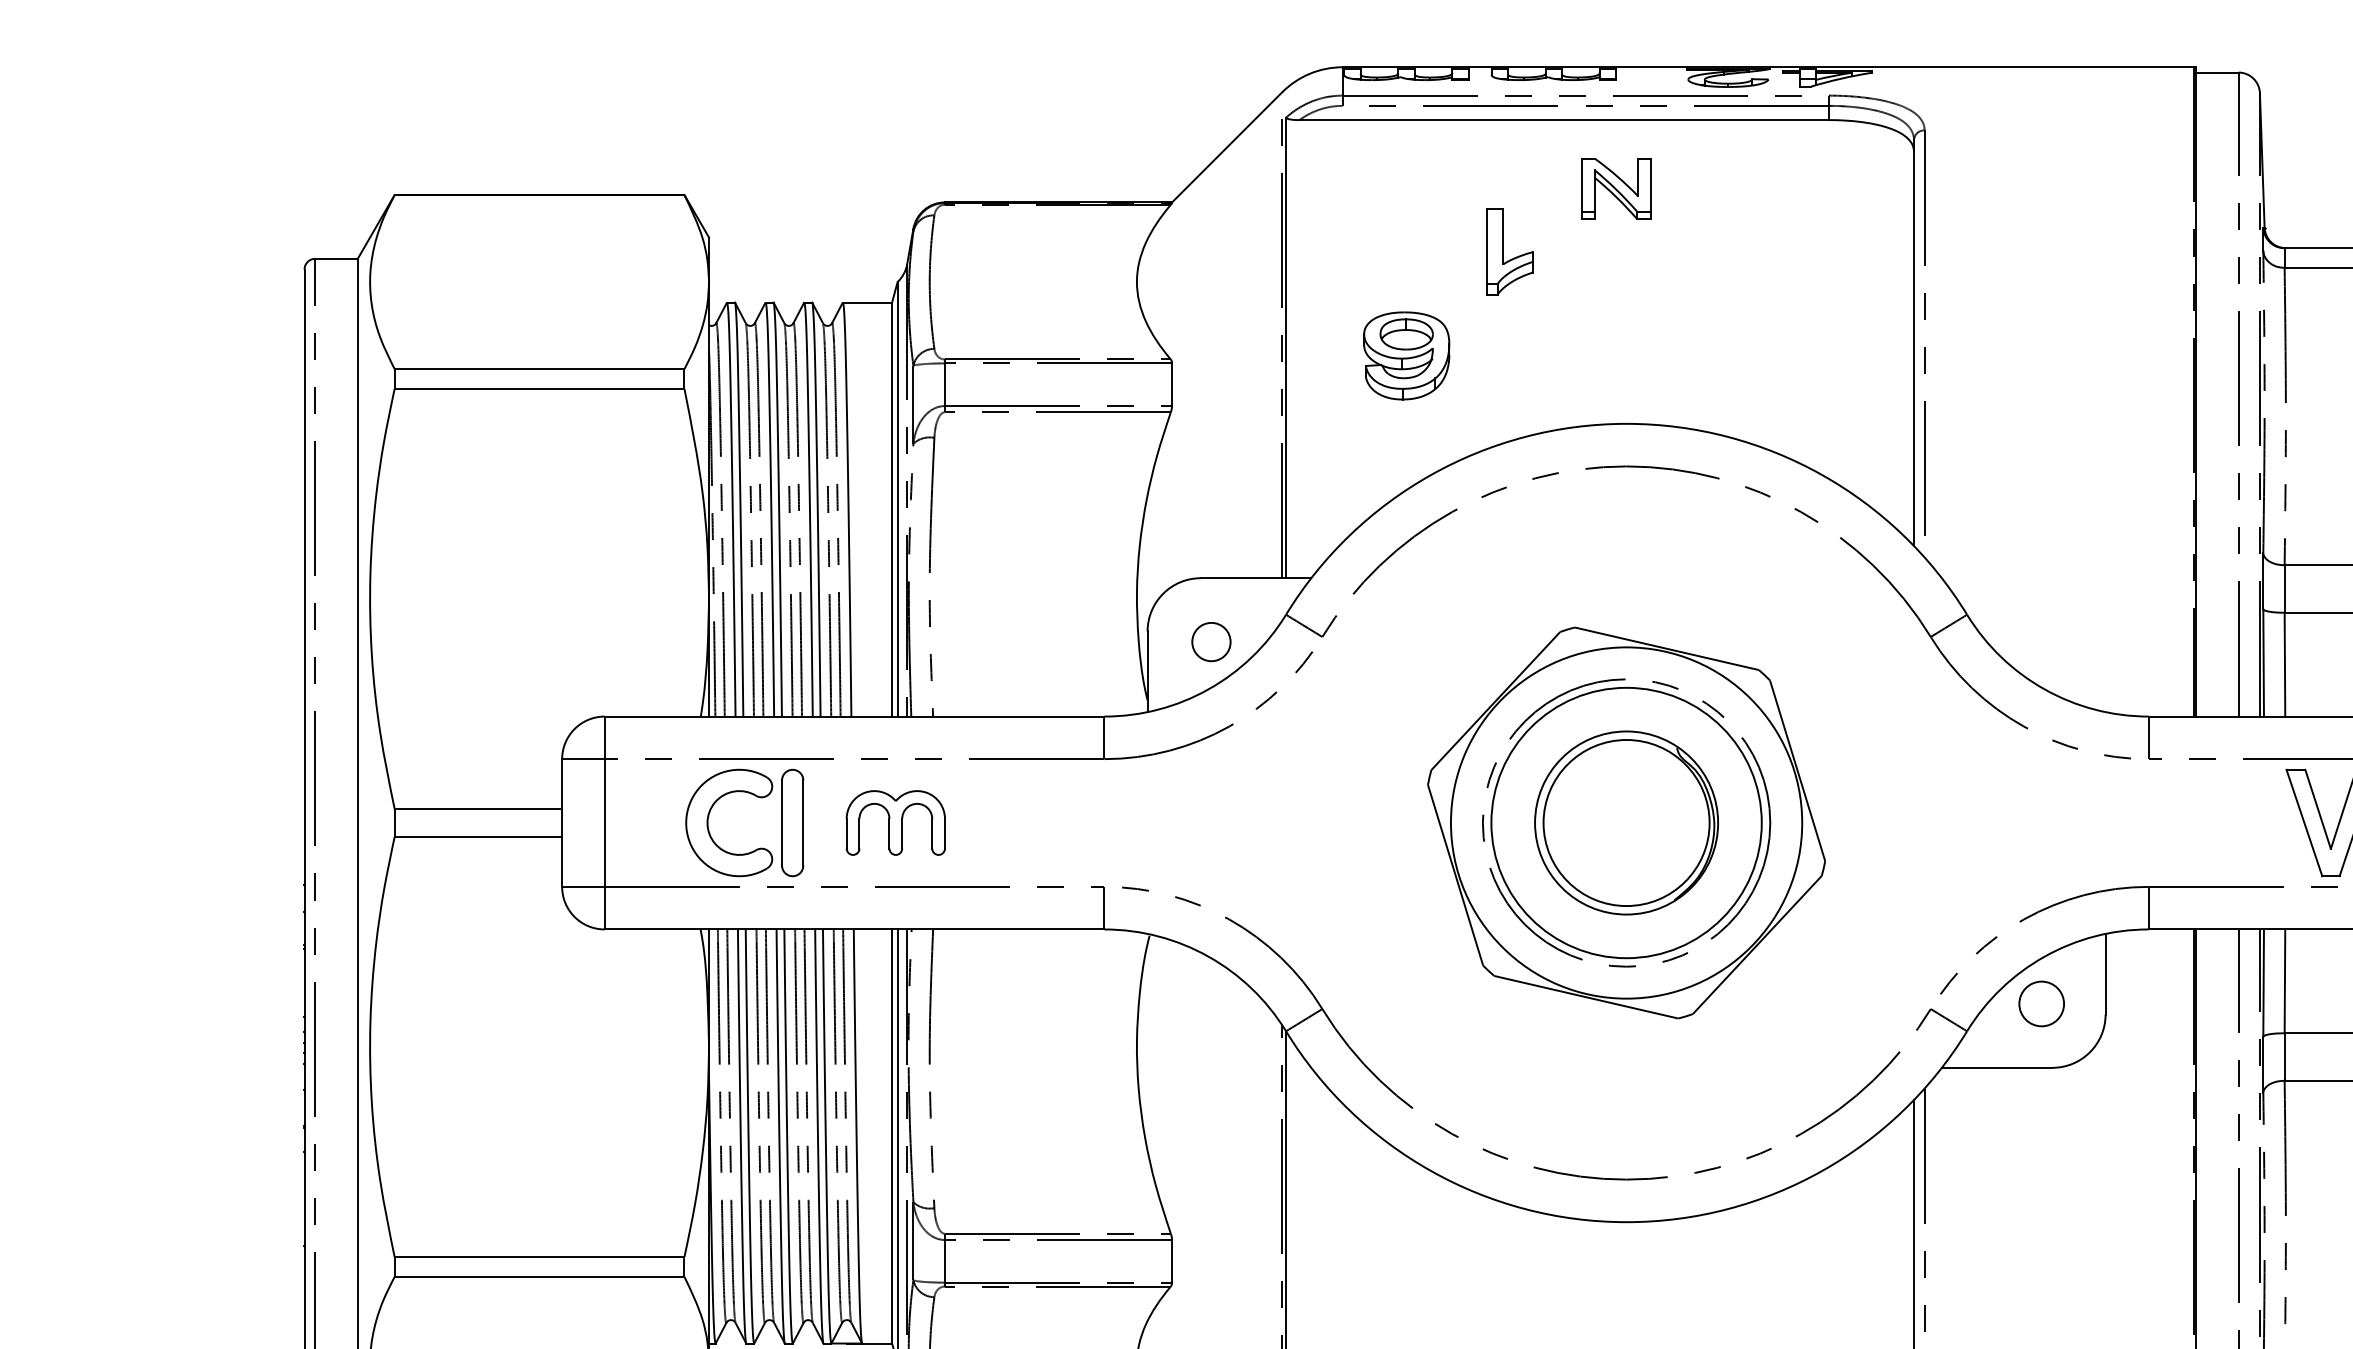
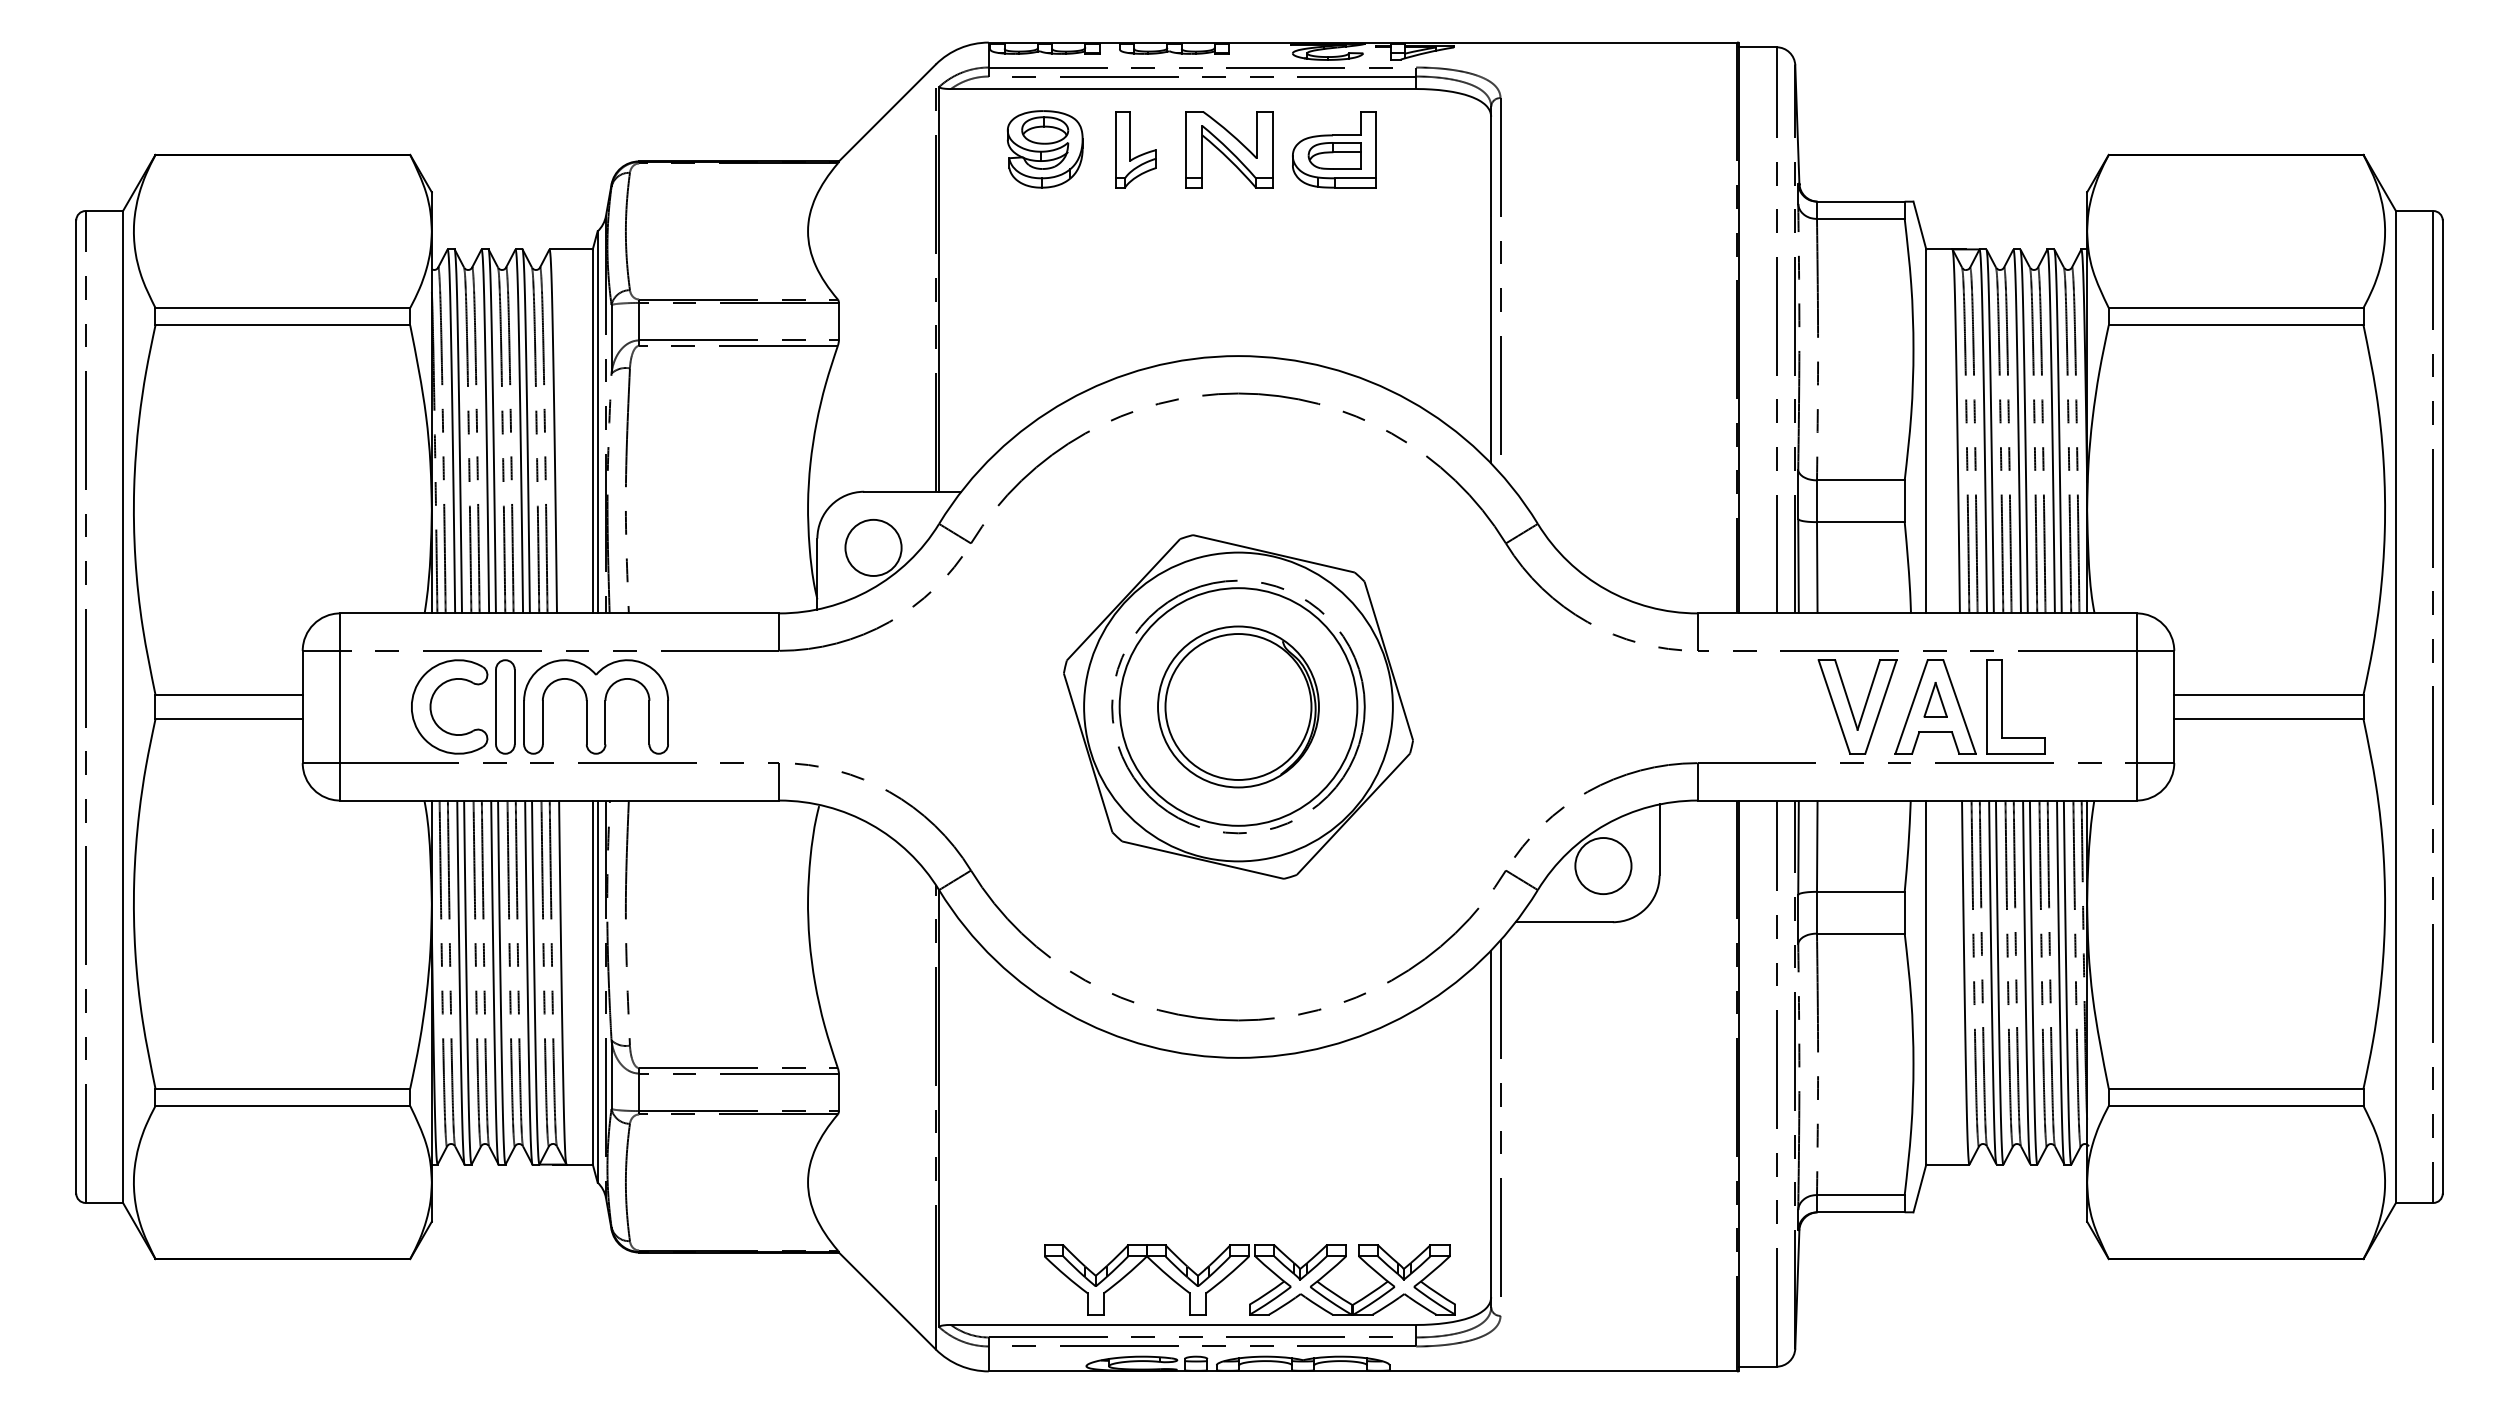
part: (1616, 188) -> (1229, 149), size x1.43
part: (1735, 188) -> (1334, 149), added
part: (1509, 251) -> (1135, 149), moved
part: (1405, 356) -> (1044, 149), moved
circle: (1211, 641) -> (873, 547), size x1.67
part: (895, 822) -> (595, 706), size x1.67
circle: (2041, 1004) -> (1603, 866), size x1.43

